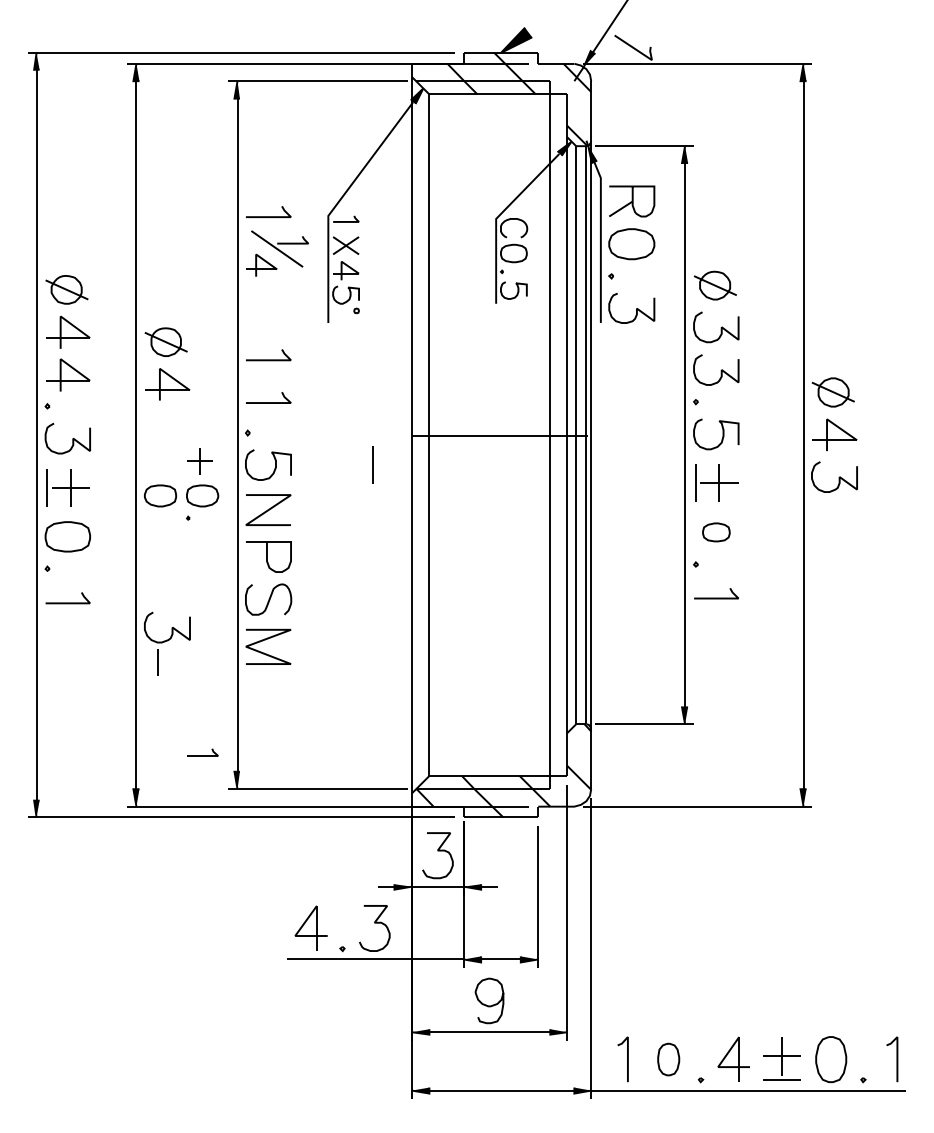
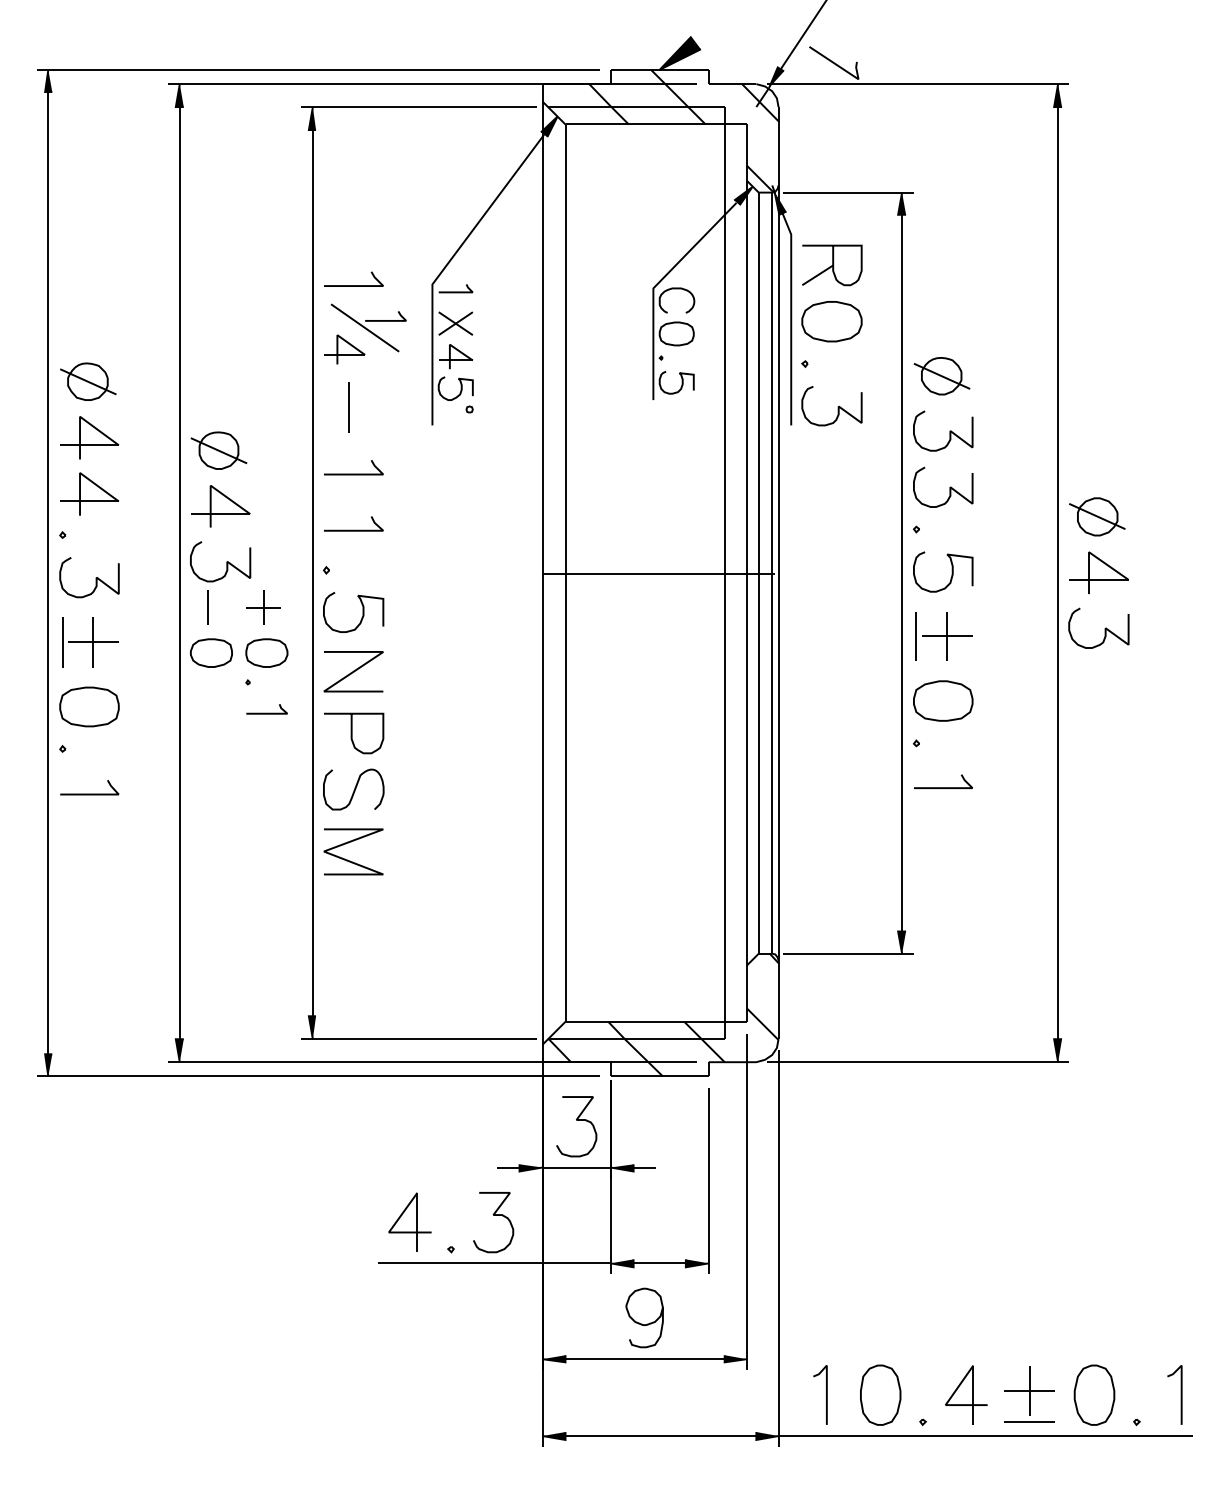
line: (372, 464) -> (348, 406), moved
part: (716, 532) -> (943, 701), size x1.67
part: (167, 643) -> (220, 582), moved
line: (202, 755) -> (266, 713), moved
part: (668, 1059) -> (880, 1395), size x1.43

